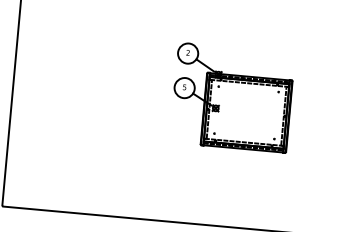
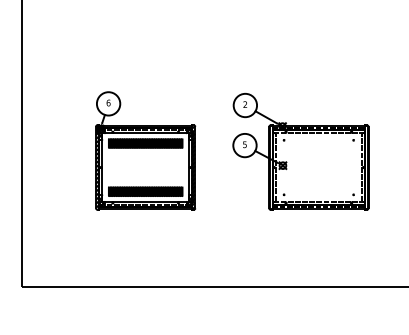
part: (232, 97) -> (300, 151), moved
part: (119, 98) -> (145, 150), added

